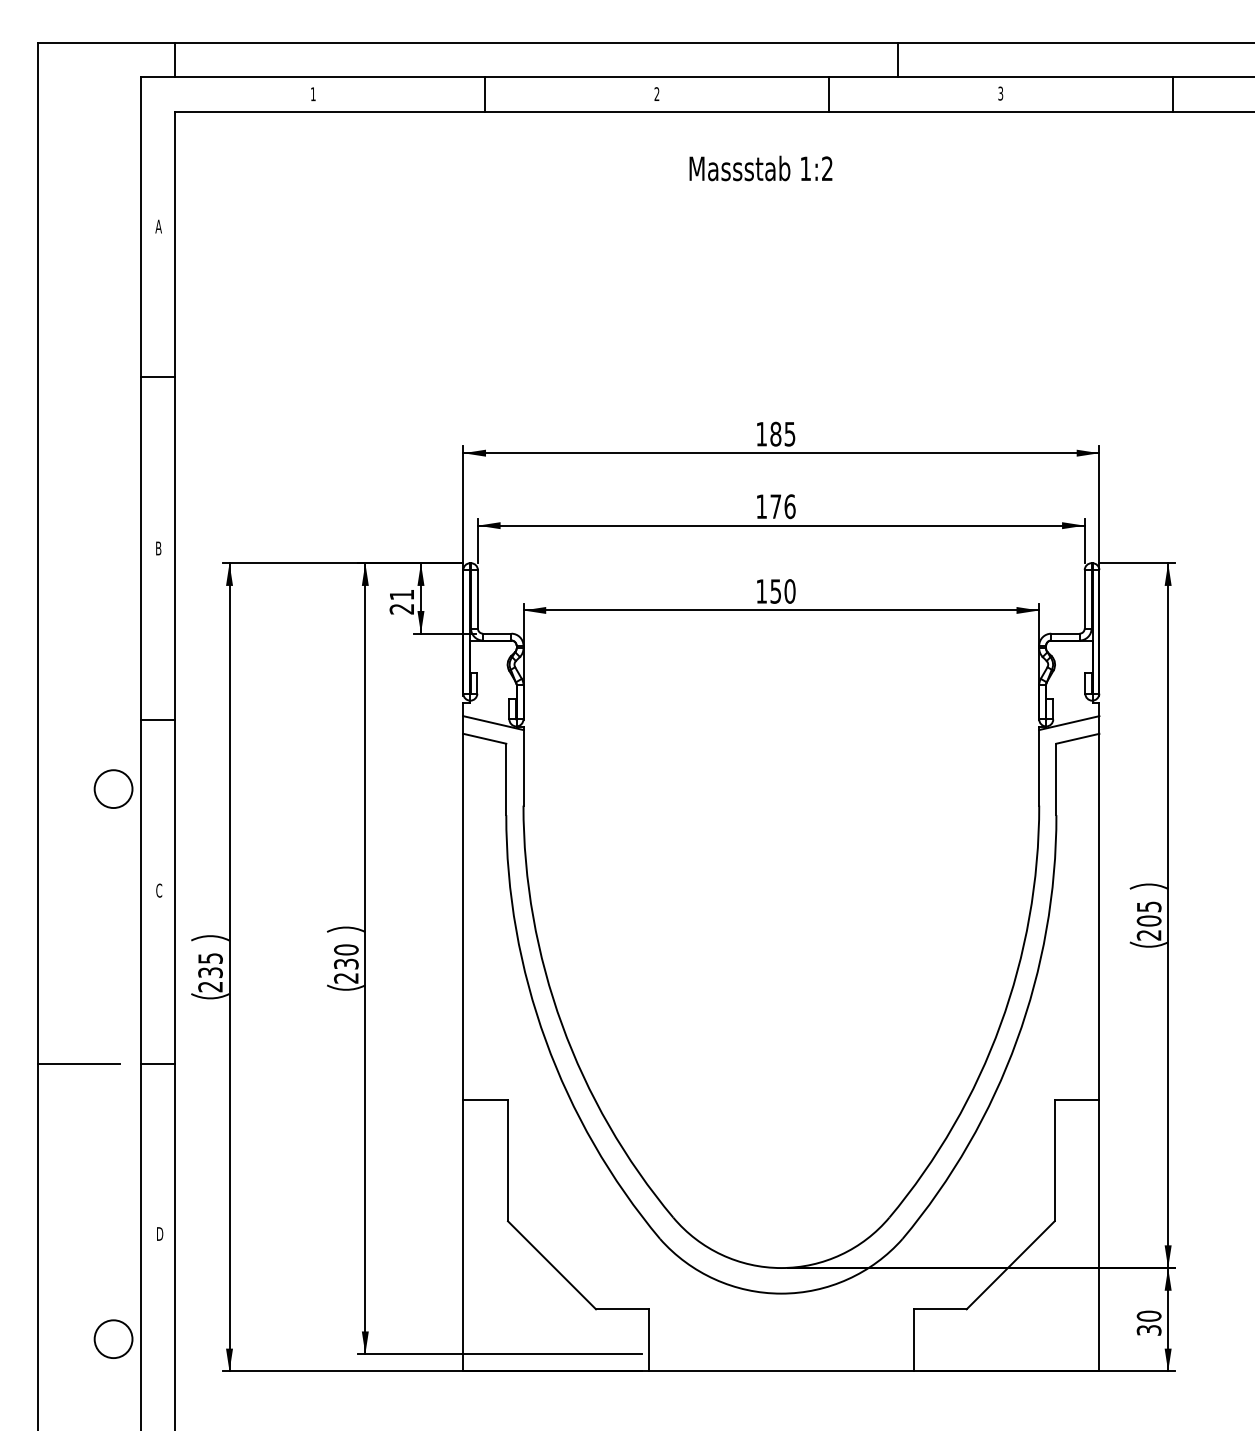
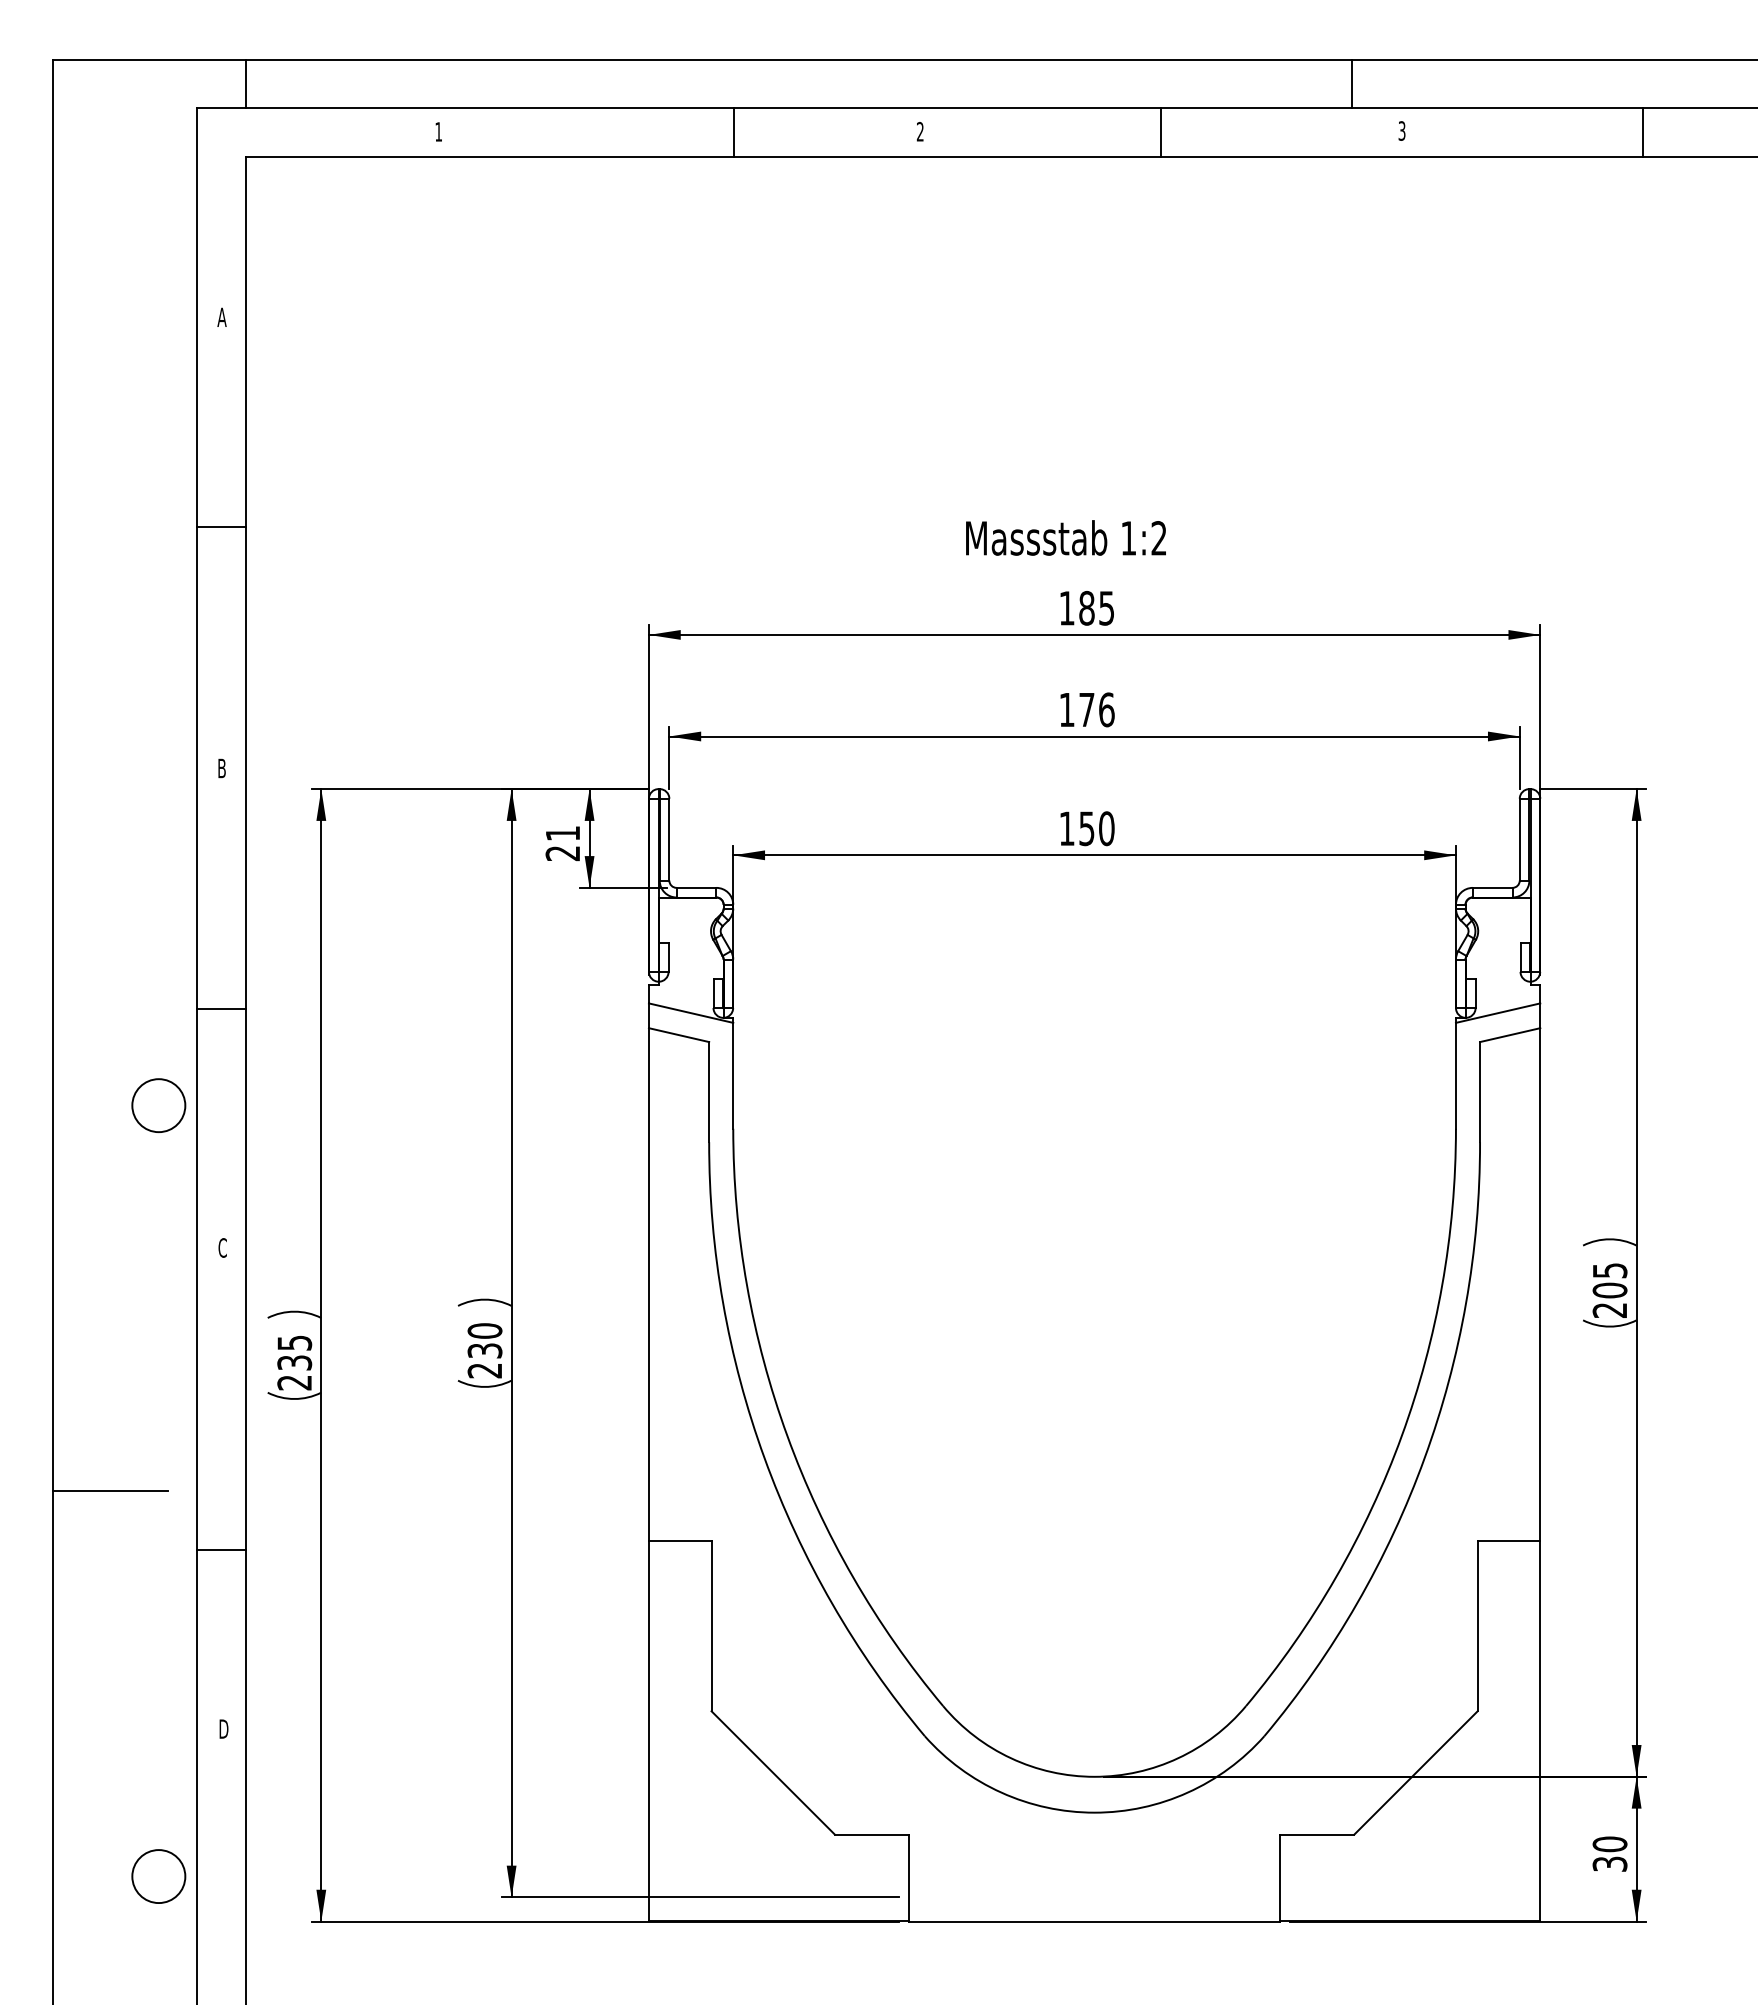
line: (897, 60) -> (1352, 84), moved
line: (485, 94) -> (734, 132), moved
text: (760, 168) -> (1065, 537), moved
line: (158, 1064) -> (221, 1550), moved

